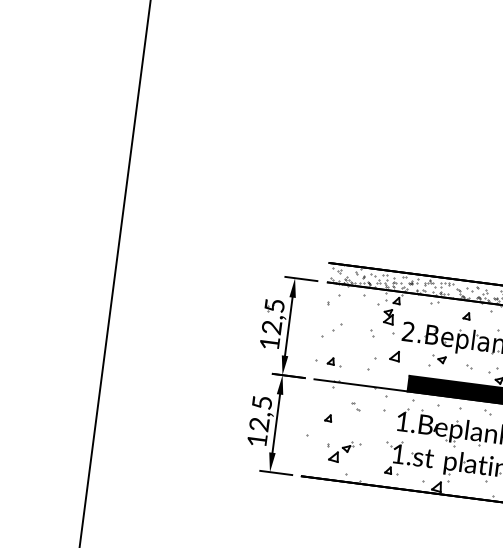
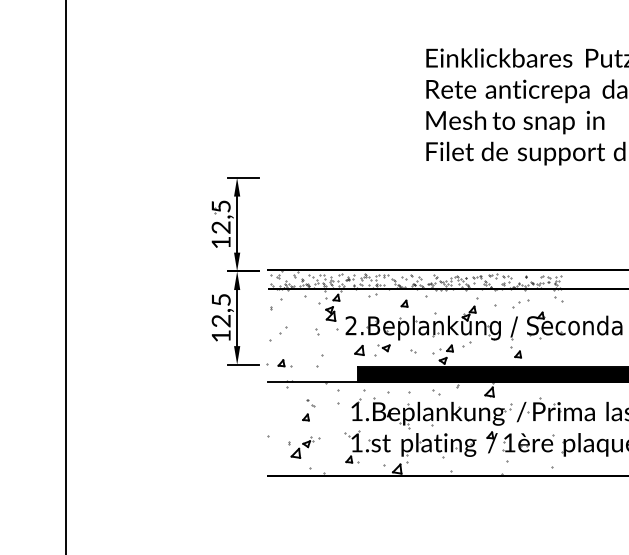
part: (395, 355) -> (359, 349), moved
part: (280, 375) -> (235, 271), moved
part: (327, 418) -> (305, 417), moved

